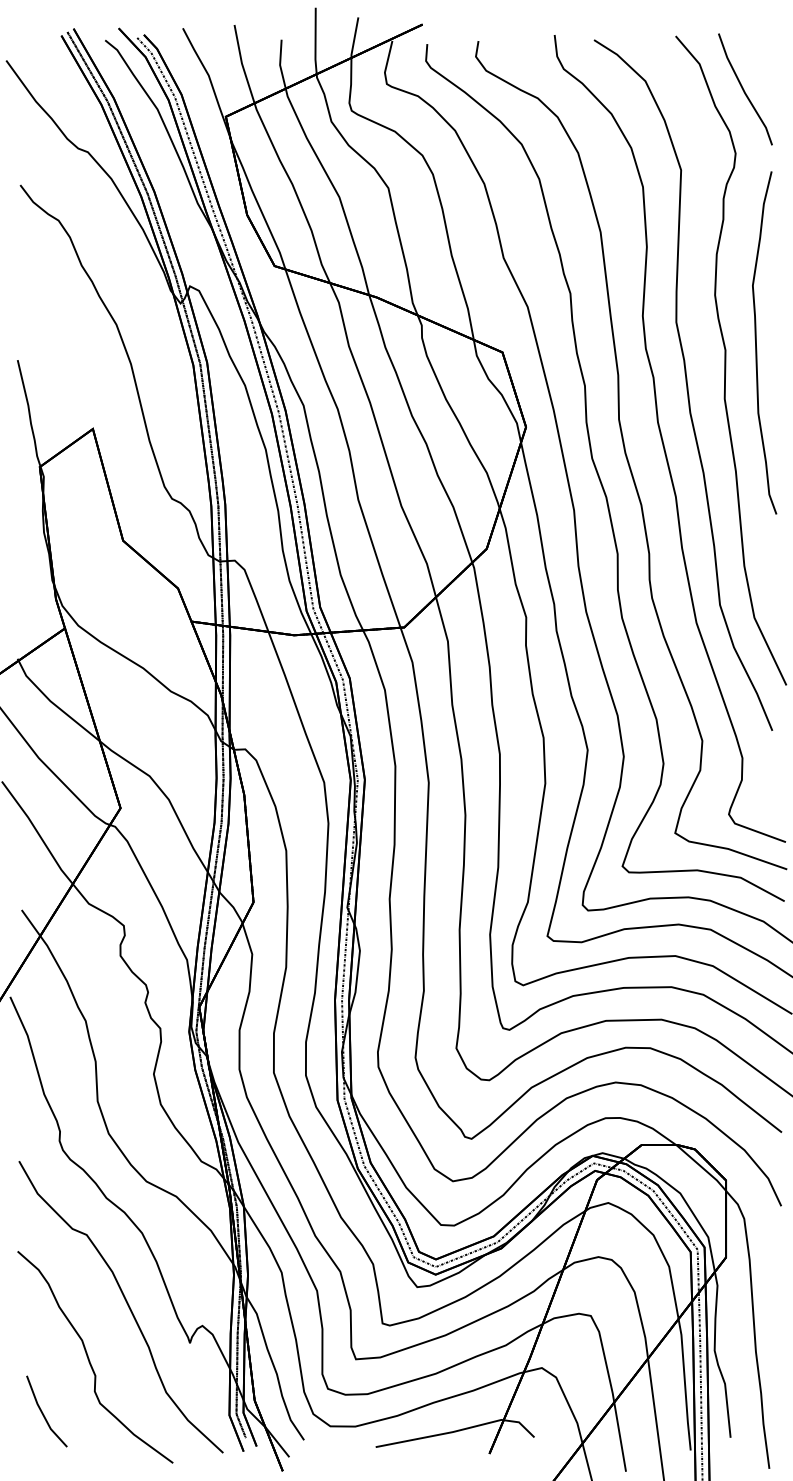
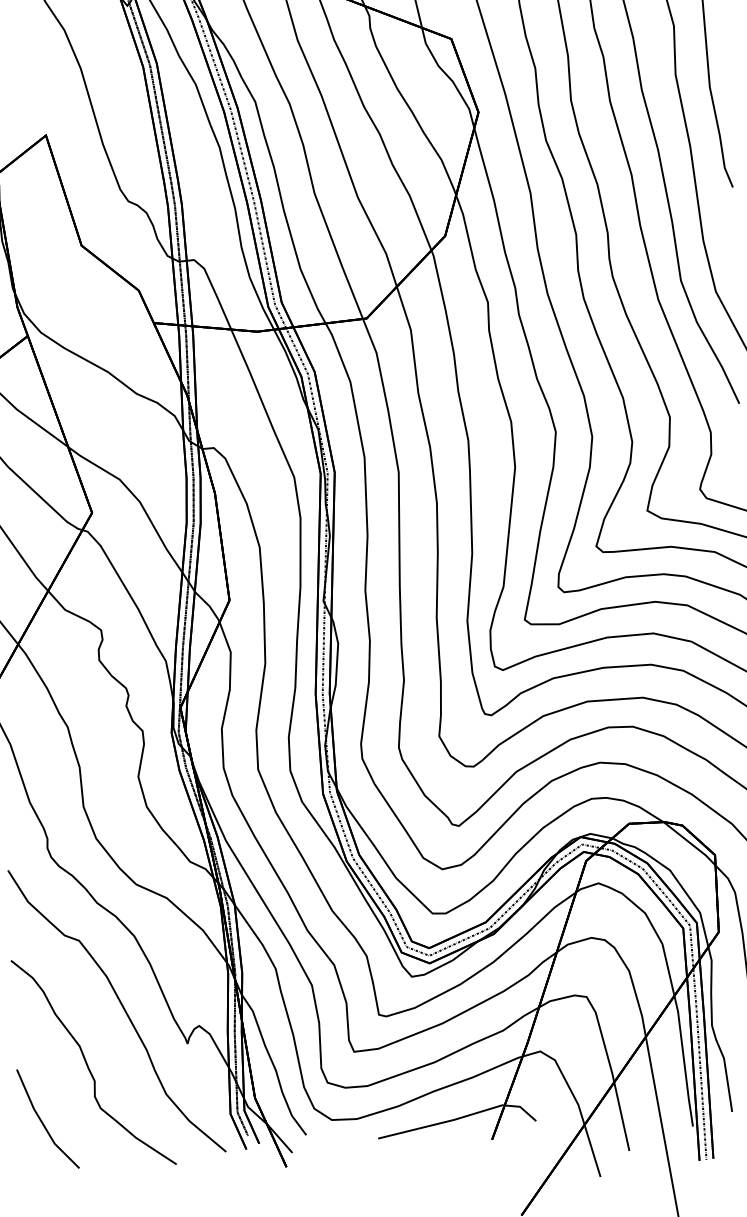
part: (46, 1411) -> (47, 1119), size x1.43

